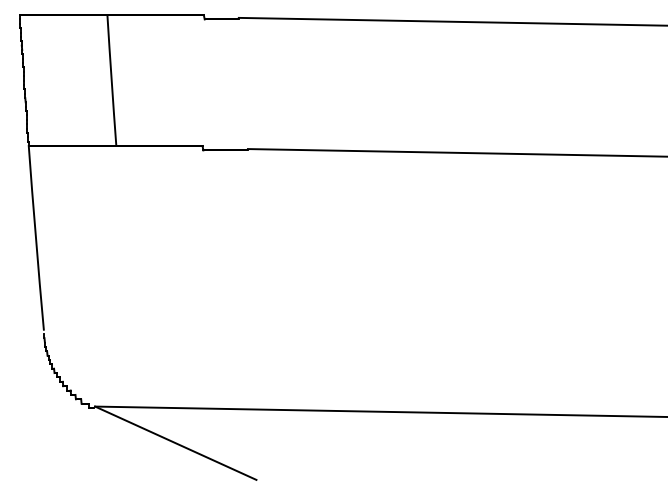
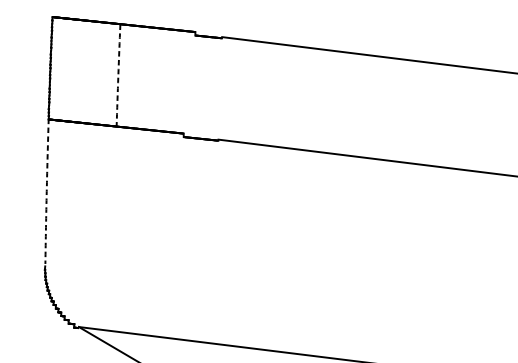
arc: (111, 81) -> (118, 76), solid -> dashed
arc: (35, 237) -> (46, 190), solid -> dashed

